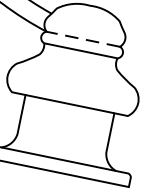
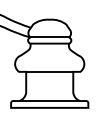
line: (82, 39) -> (49, 37), dashed -> solid

